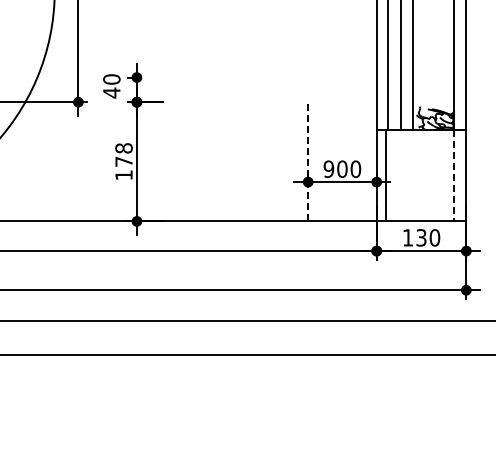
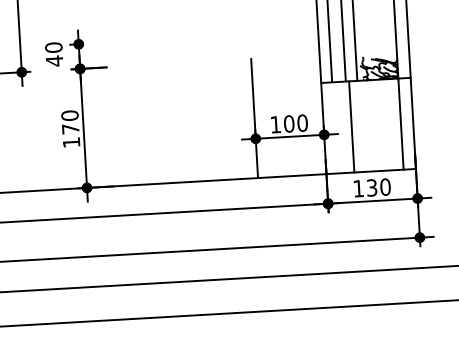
text: (123, 148) -> (69, 115), 178 -> 170
line: (308, 161) -> (254, 118), dashed -> solid
text: (328, 169) -> (275, 125), 900 -> 100
line: (385, 175) -> (351, 126), moved
line: (454, 175) -> (401, 123), dashed -> solid

